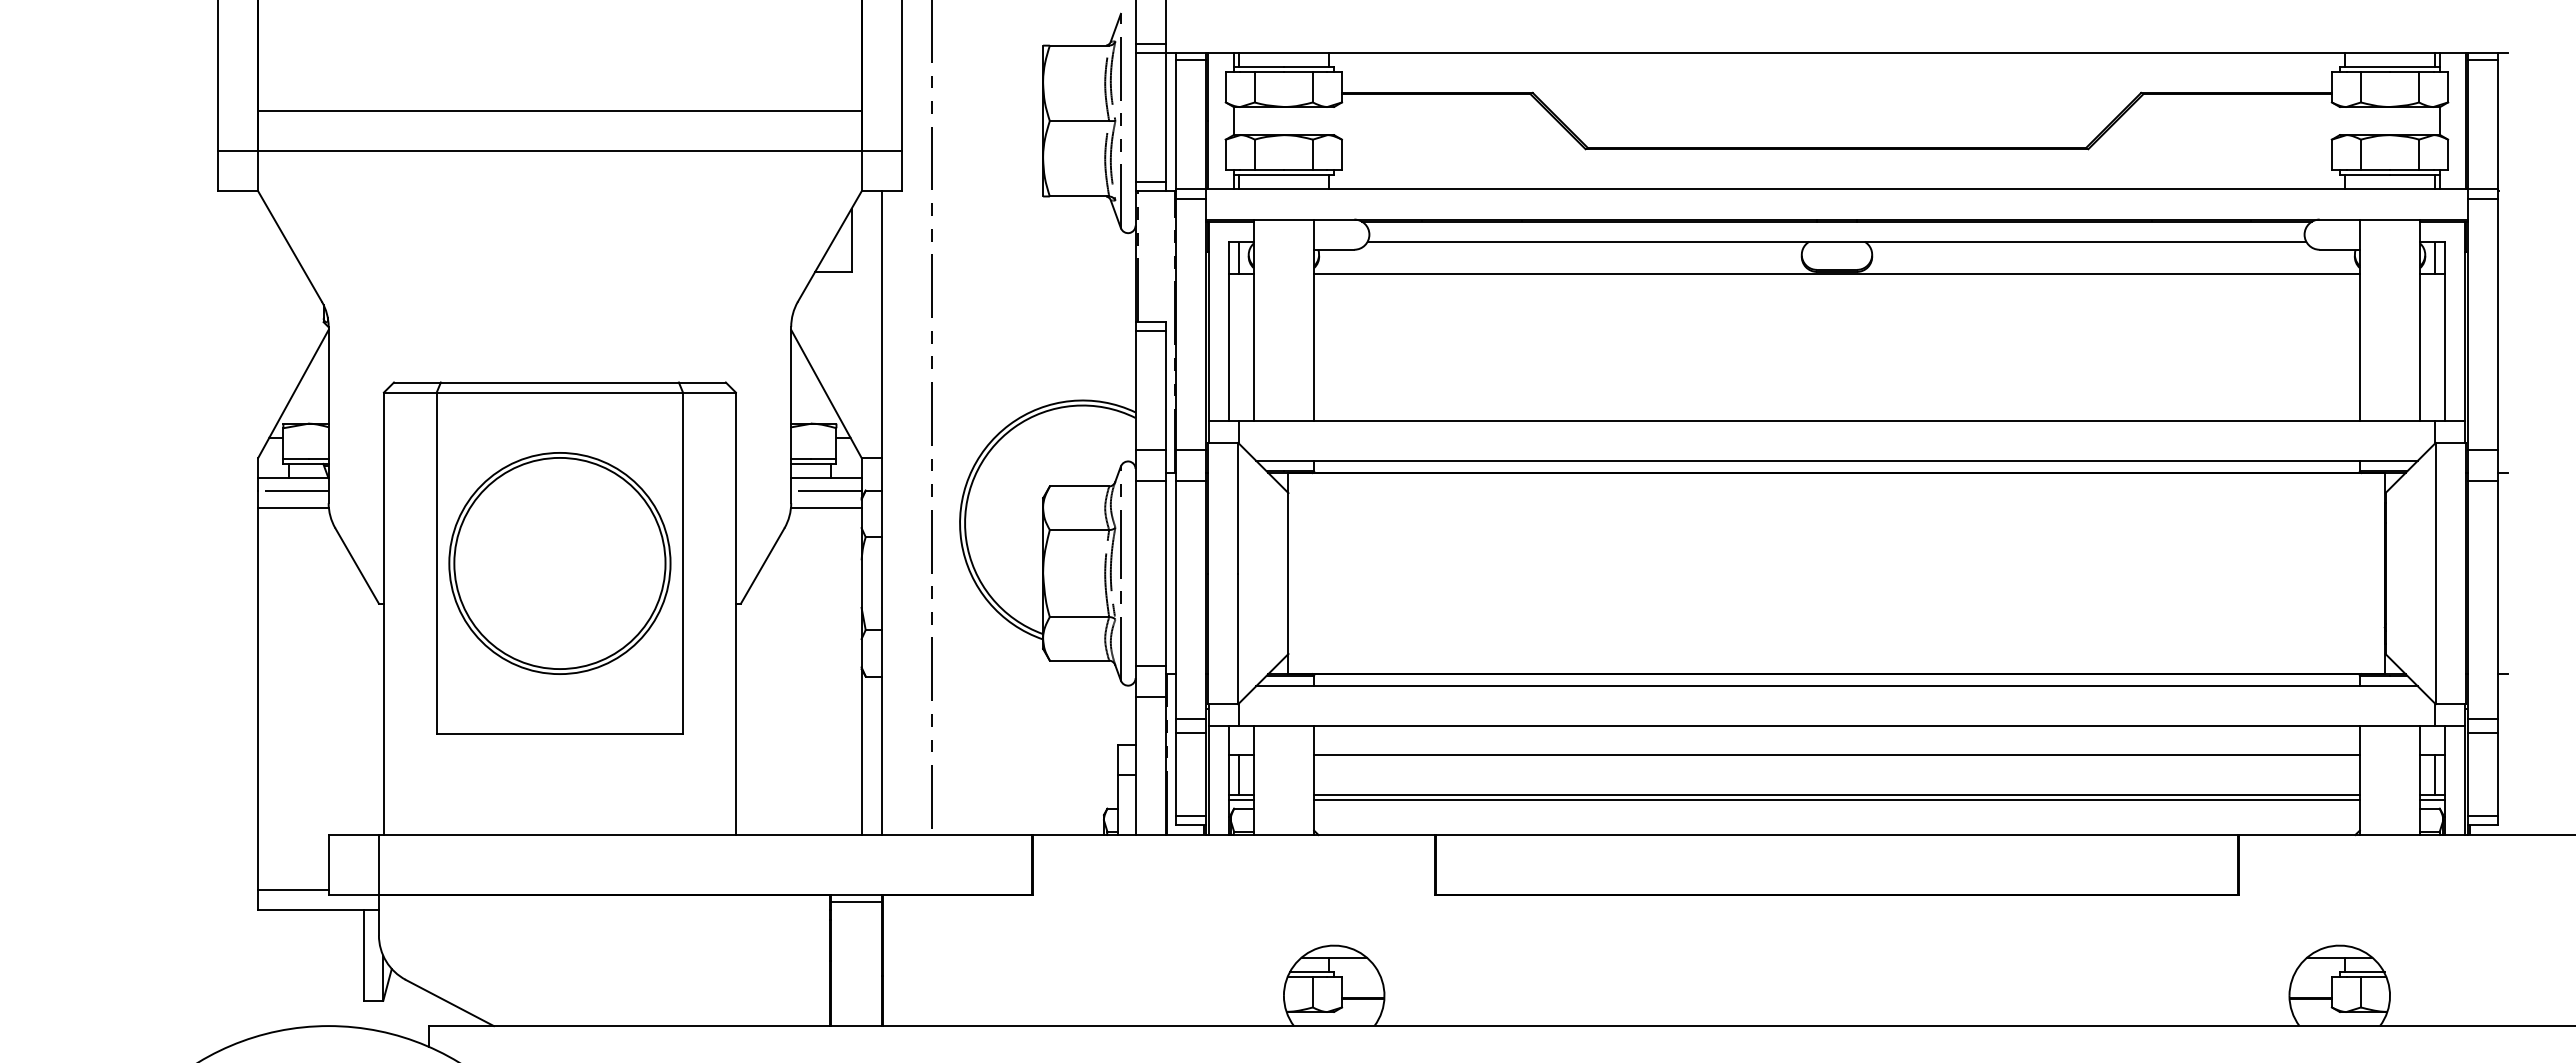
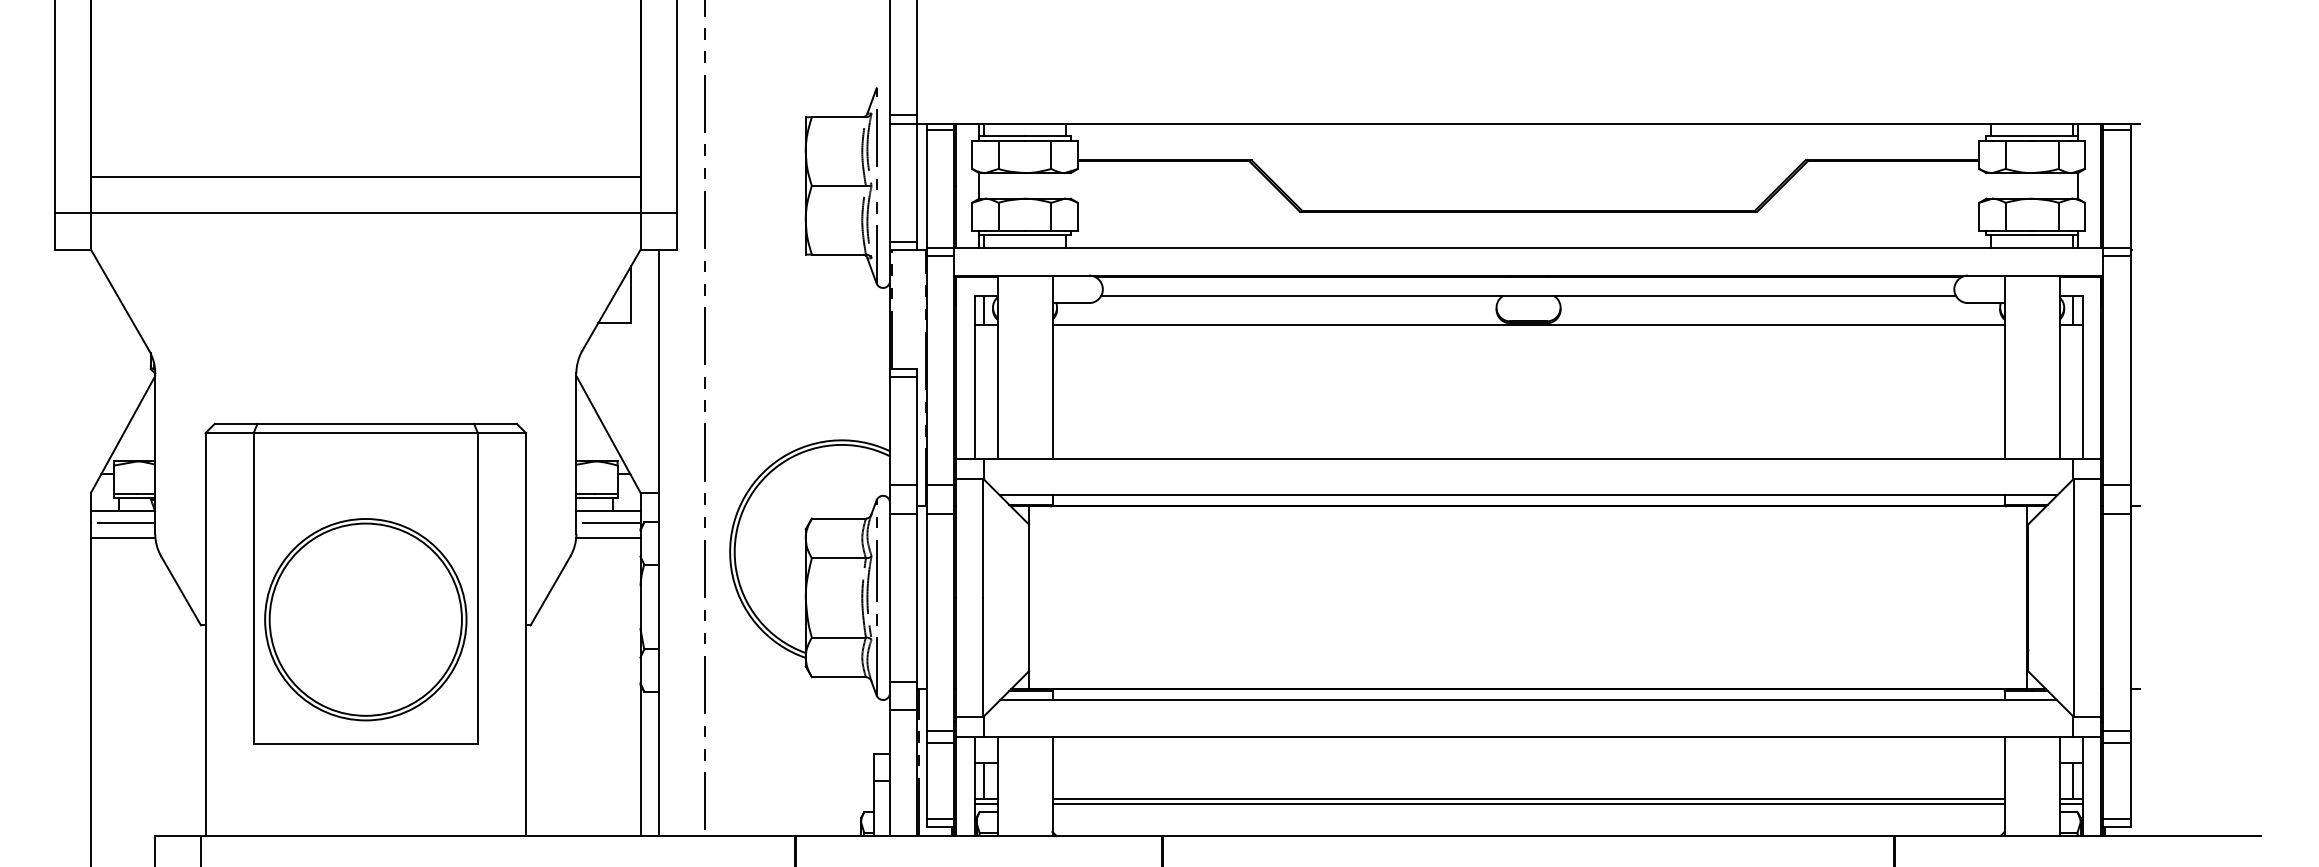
part: (559, 563) -> (365, 619), moved
line: (1836, 754) -> (1528, 762), removed

